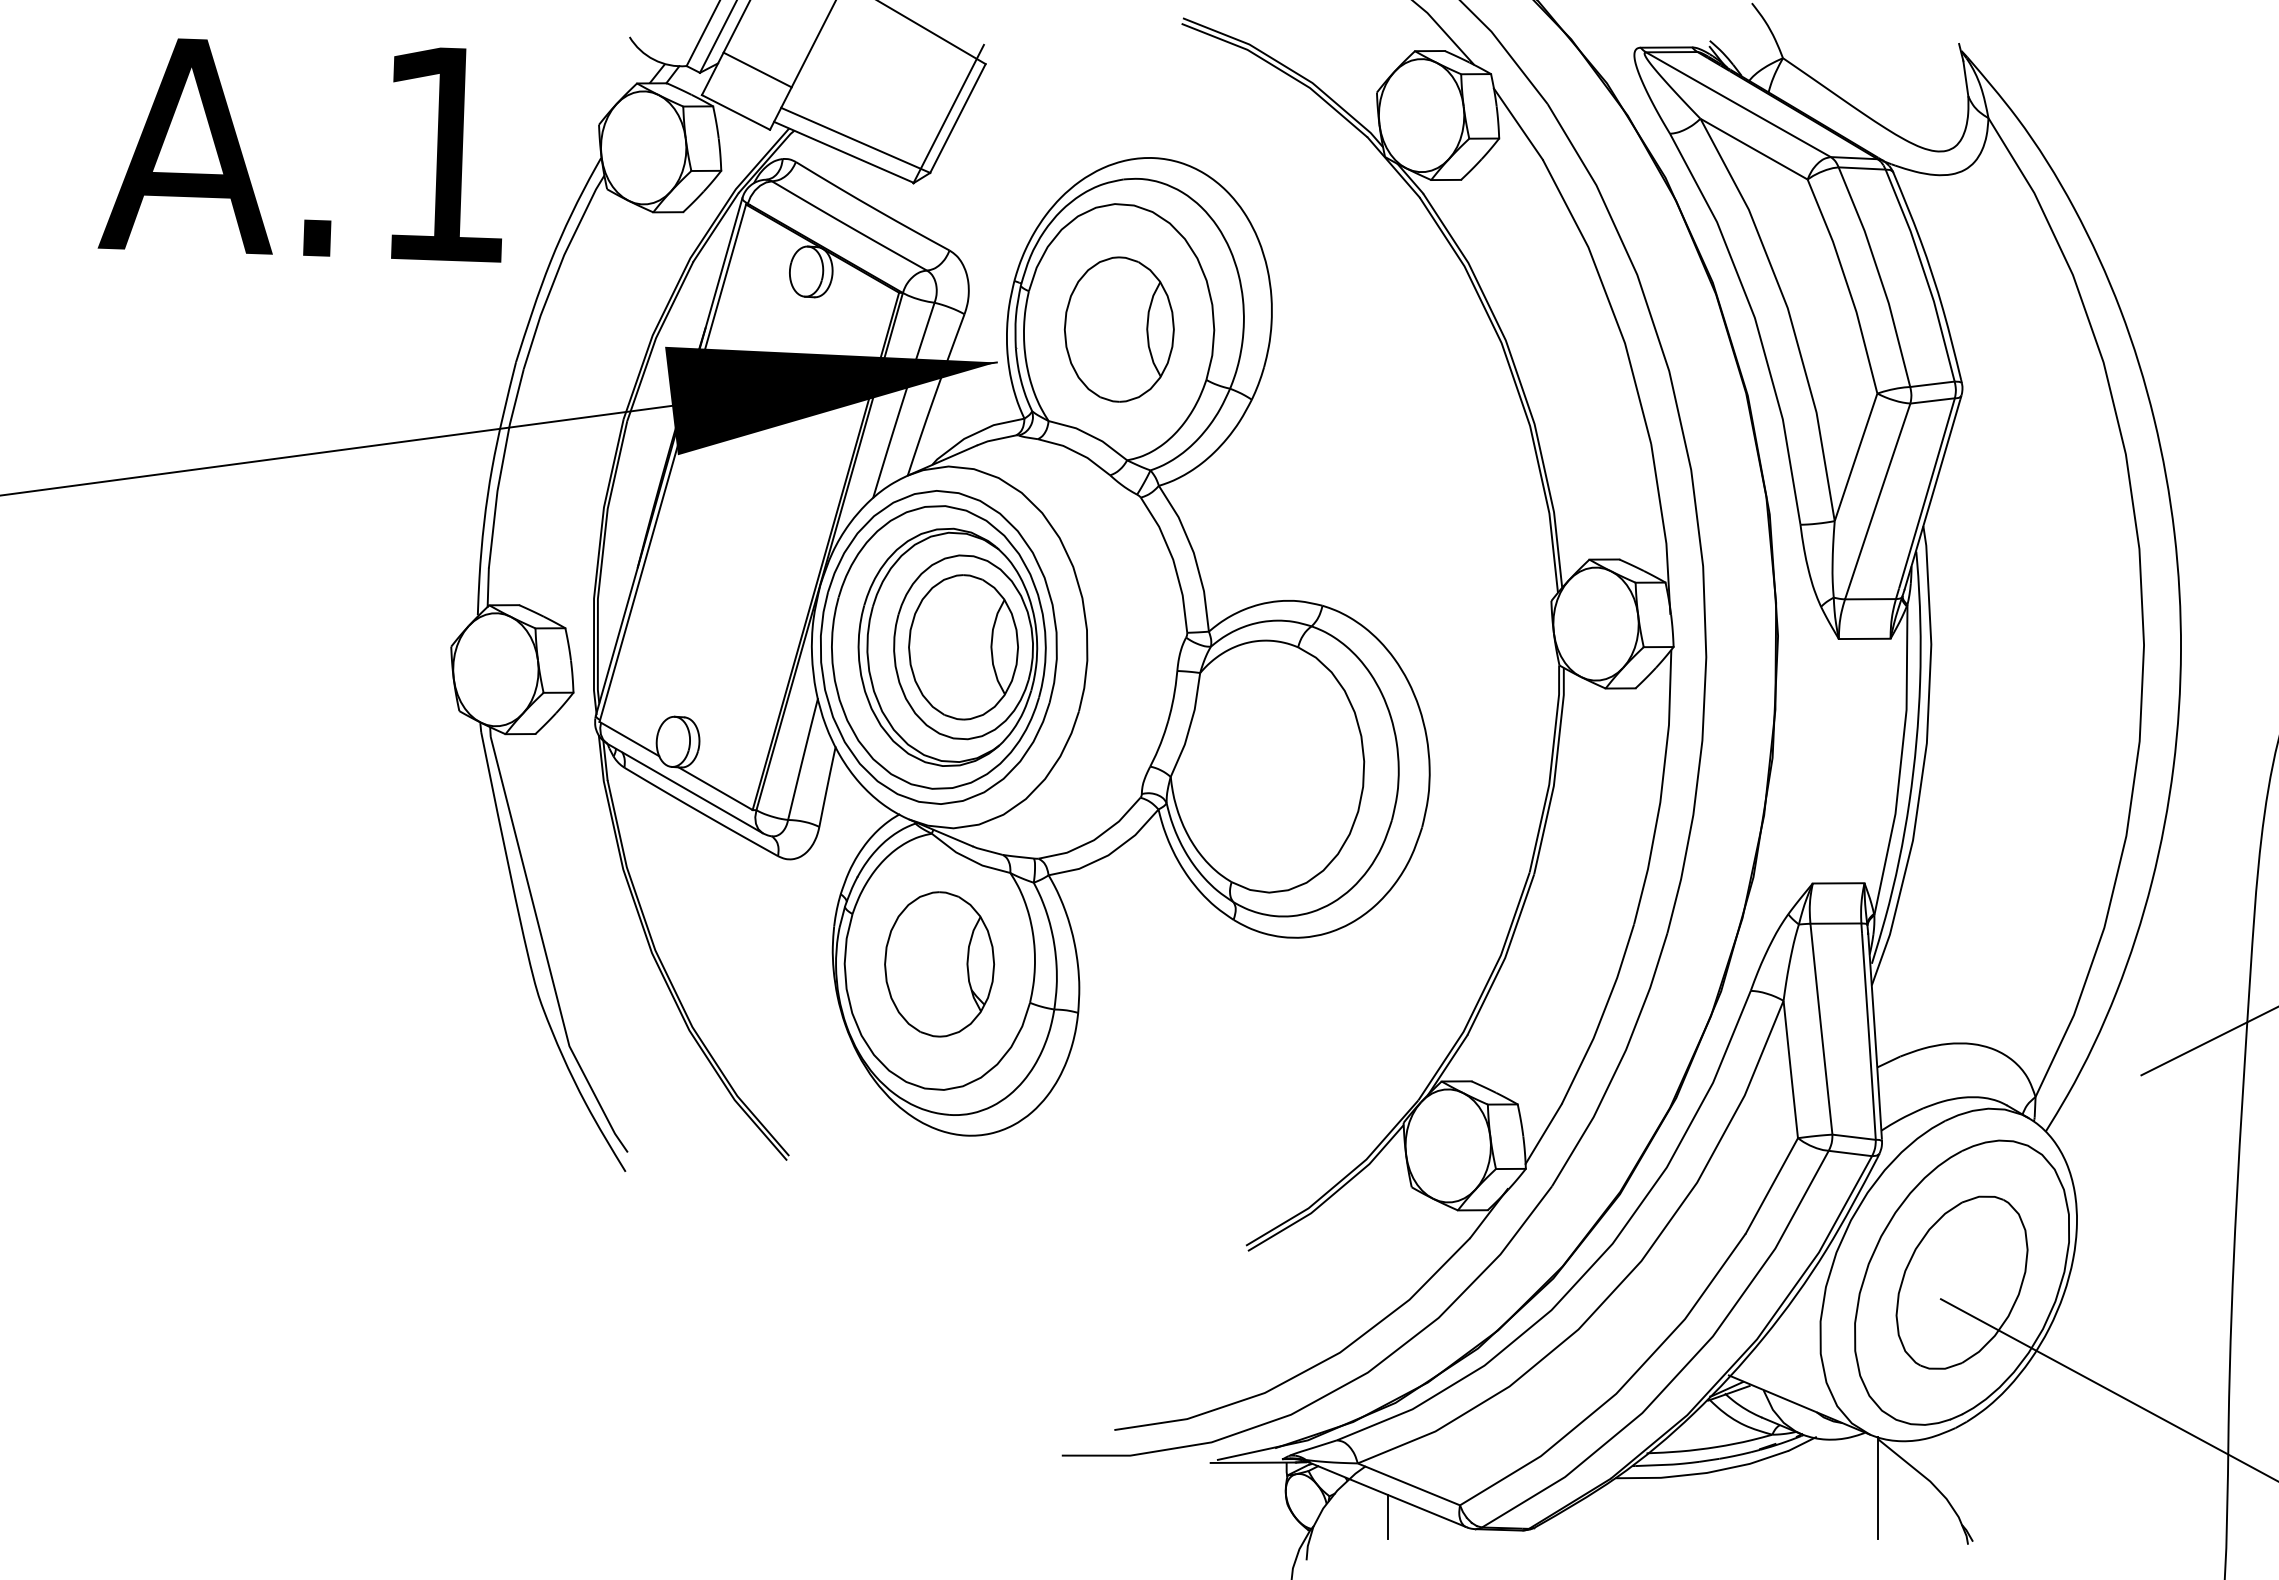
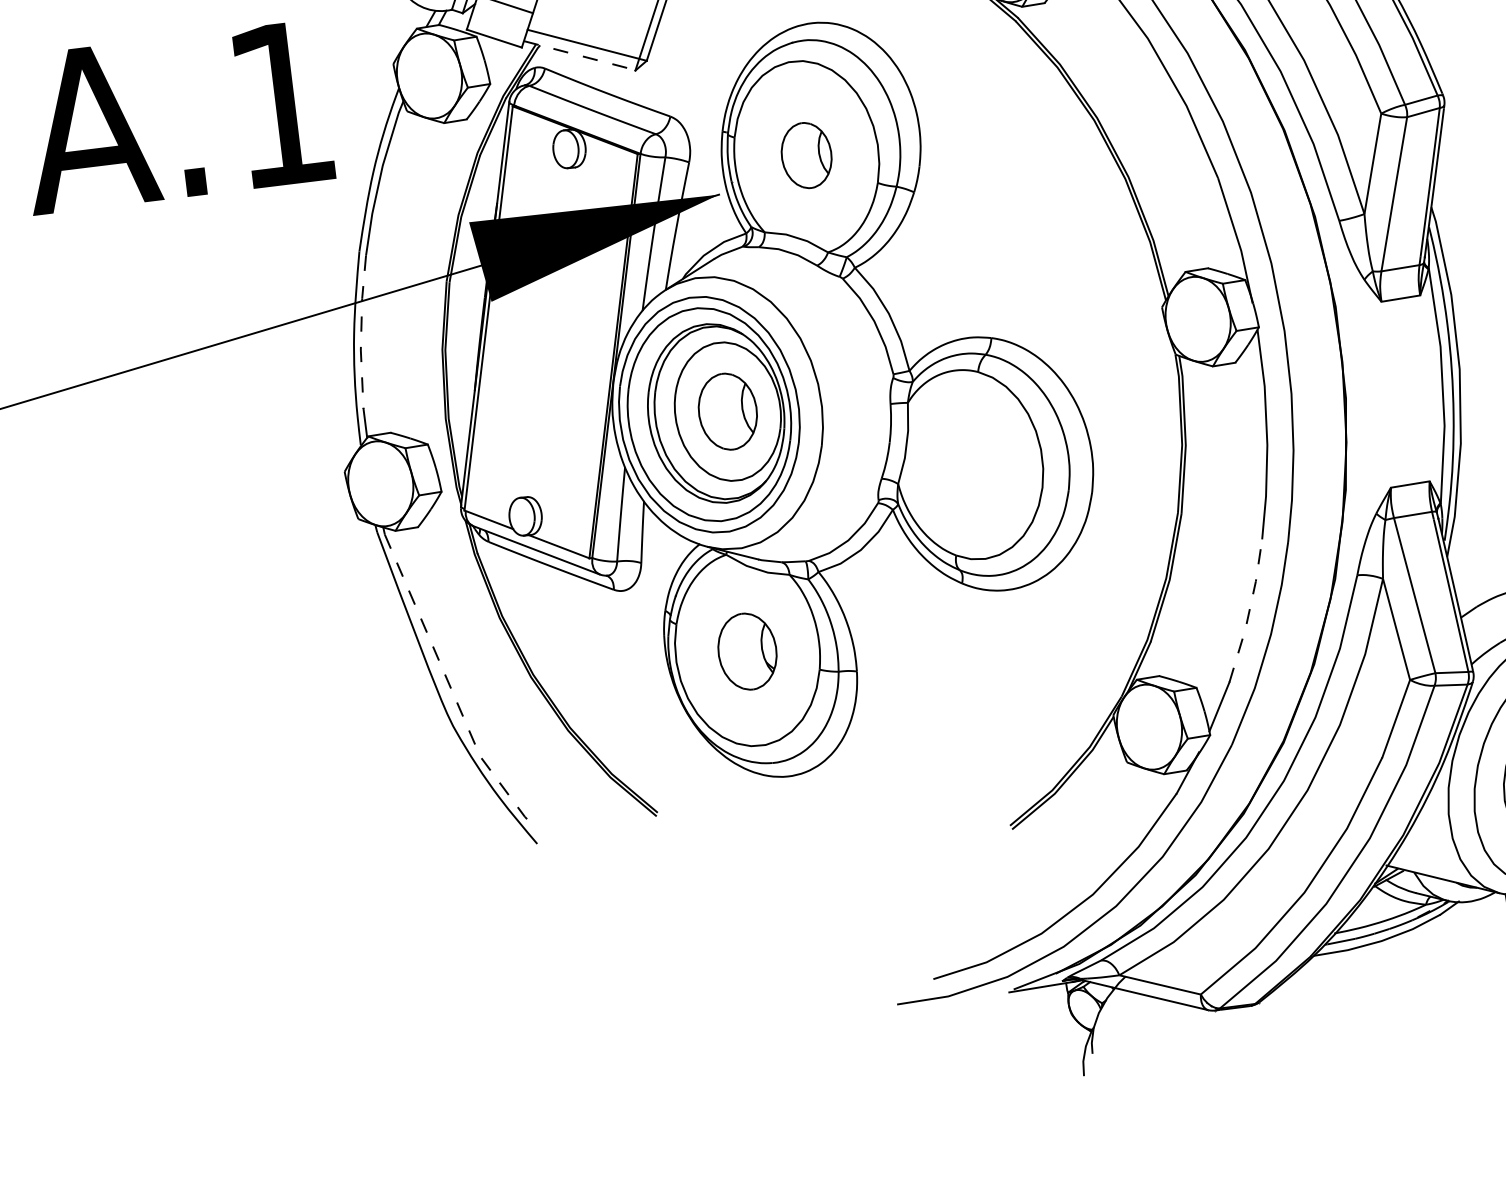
line: (844, 152) -> (580, 55), solid -> dashed
part: (1118, 329) -> (806, 155), size x0.6
line: (501, 468) -> (361, 332), solid -> dashed
part: (963, 647) -> (727, 411), size x0.7
line: (545, 951) -> (451, 688), solid -> dashed
part: (939, 964) -> (747, 651), size x0.7
line: (1602, 1015) -> (1249, 611), solid -> dashed
line: (1388, 1517) -> (1148, 1012), removed

